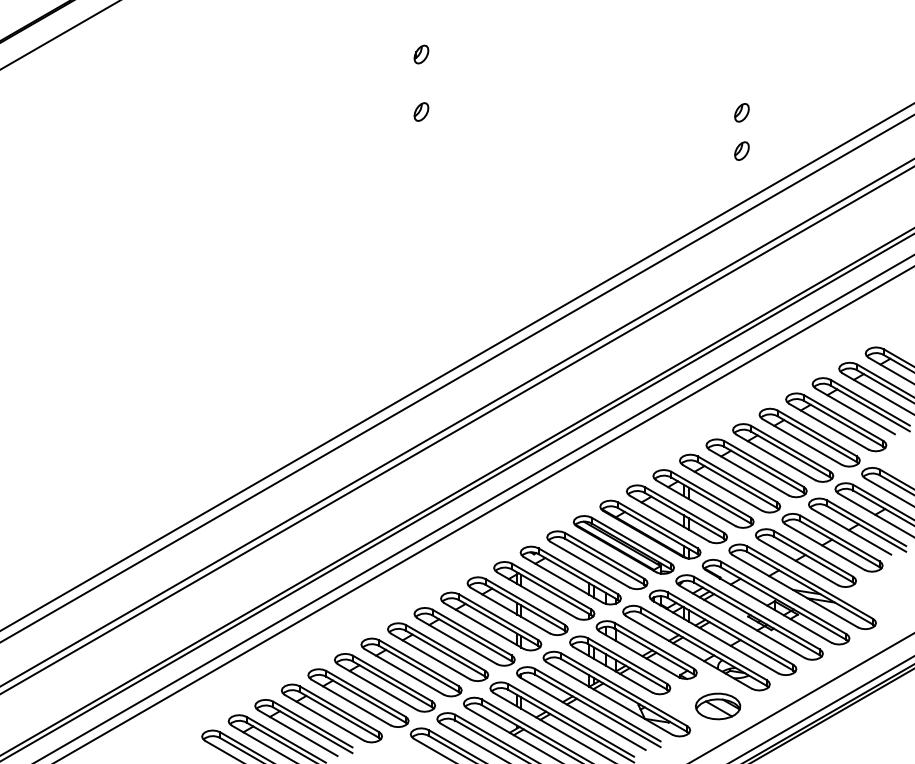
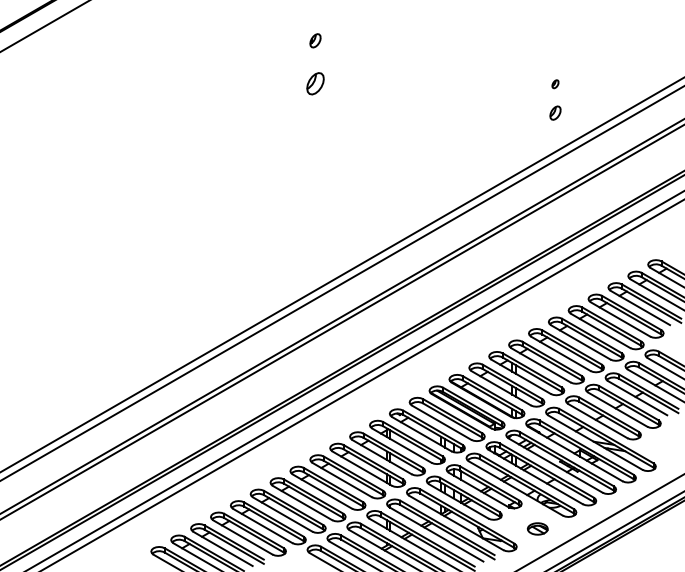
part: (421, 111) -> (315, 83), size x1.6
part: (741, 111) -> (555, 83), size x0.6
part: (717, 705) -> (537, 528), size x0.6

